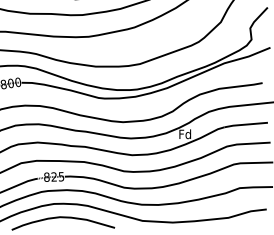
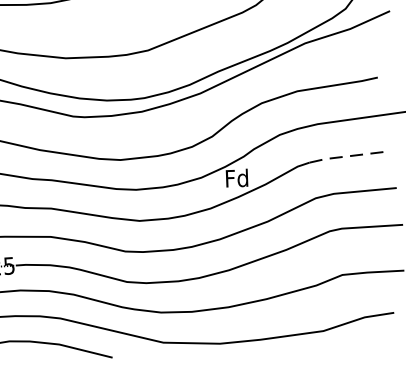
line: (246, 124) -> (350, 155), solid -> dashed

